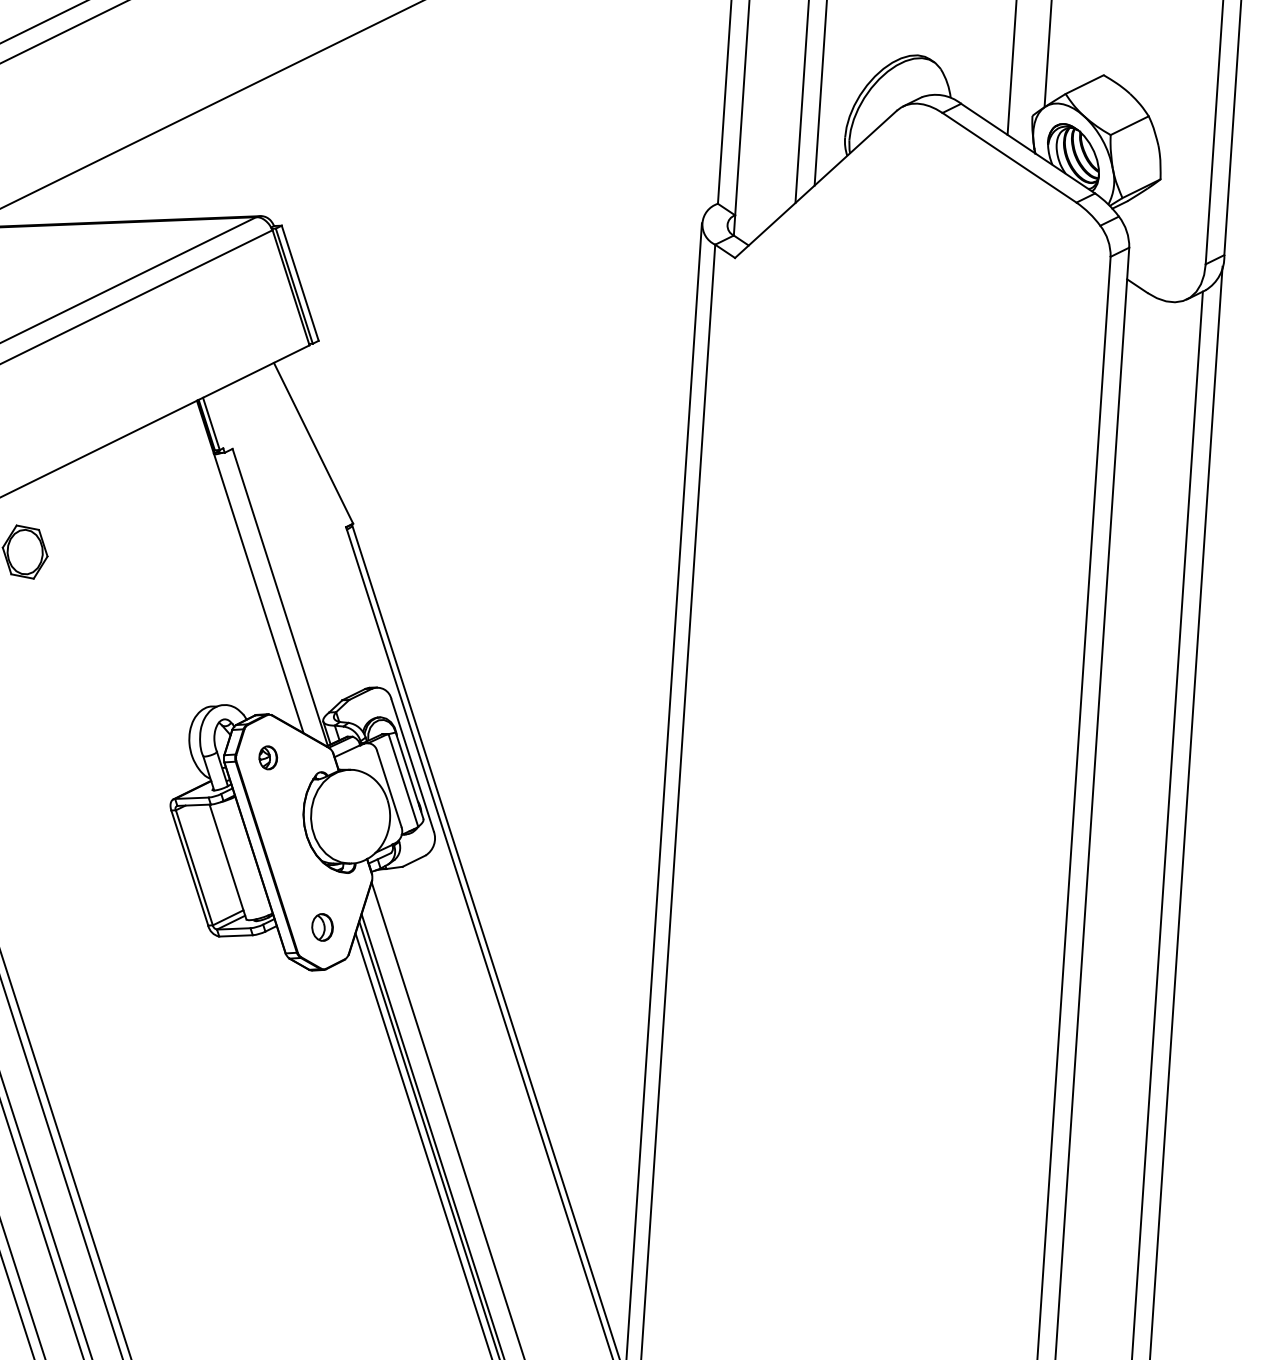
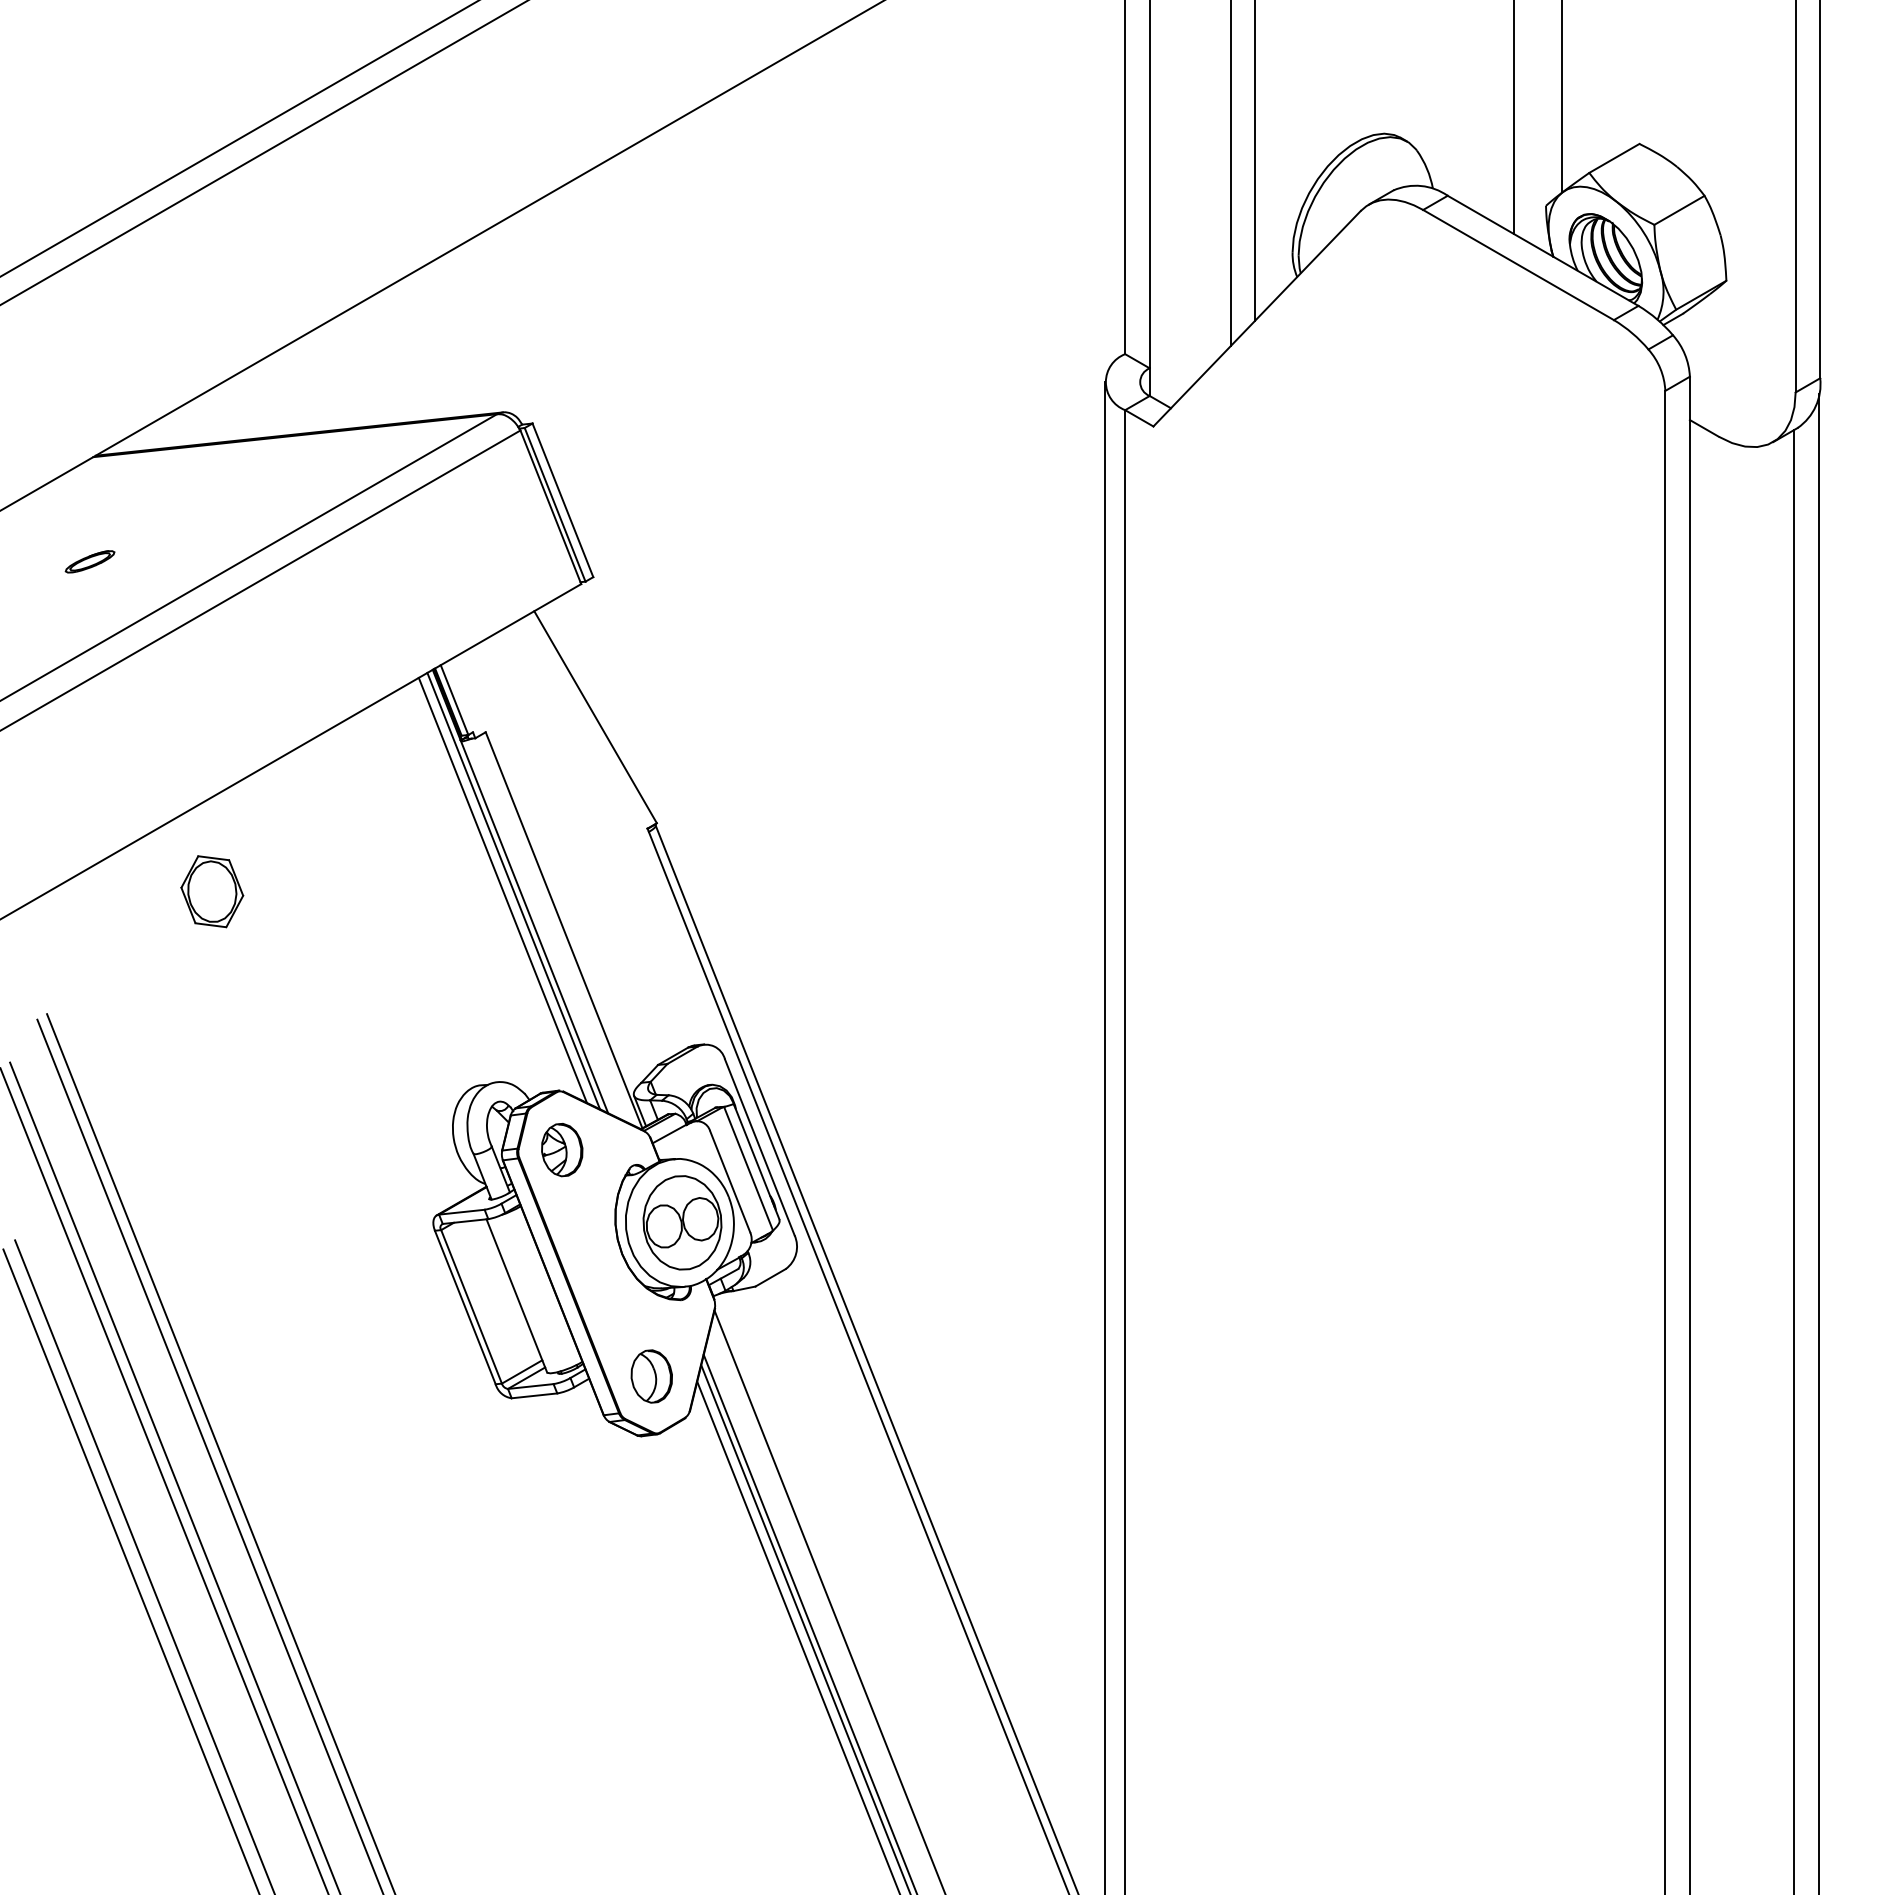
line: (237, 564) -> (502, 889), added
line: (245, 565) -> (513, 890), added
part: (268, 758) -> (562, 1150), size x1.67
part: (352, 816) -> (682, 1222), added
part: (322, 927) -> (651, 1376), size x1.43

